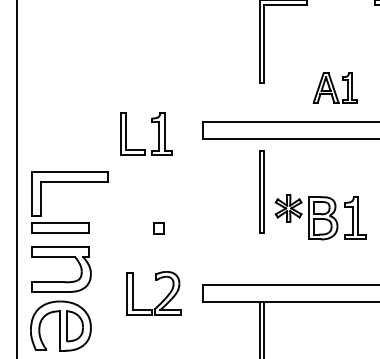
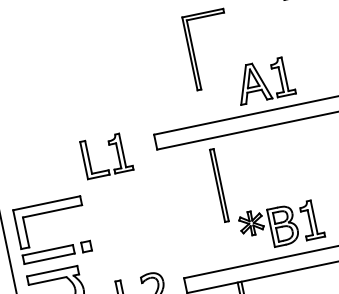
part: (335, 87) -> (264, 80), size x1.43
part: (320, 217) -> (281, 225), moved
part: (158, 228) -> (86, 246), moved

